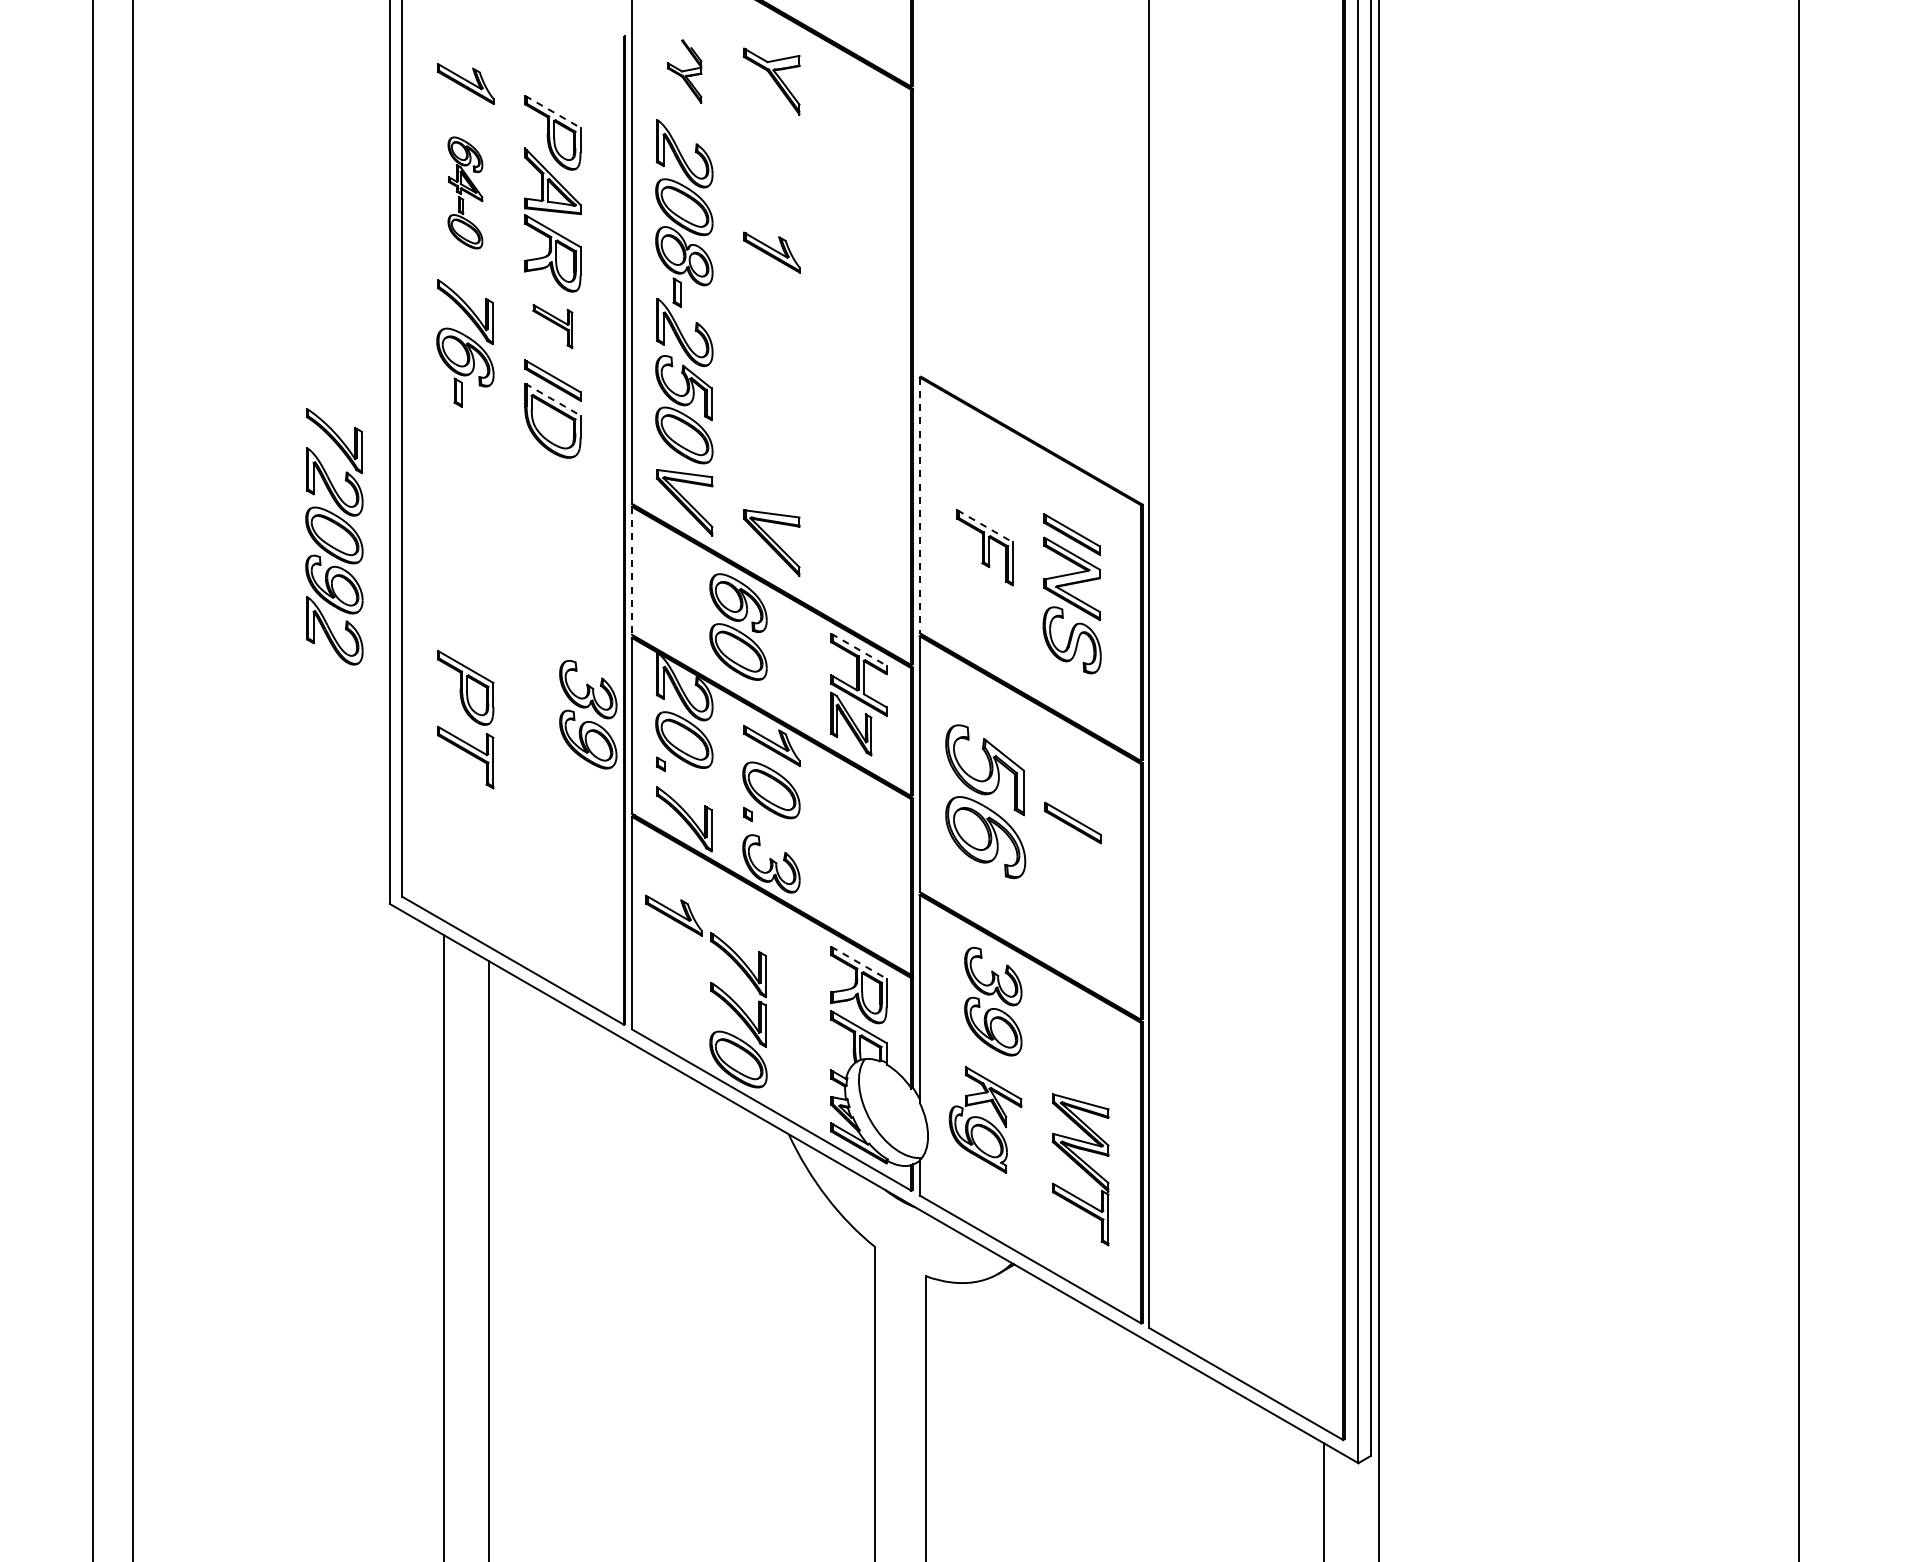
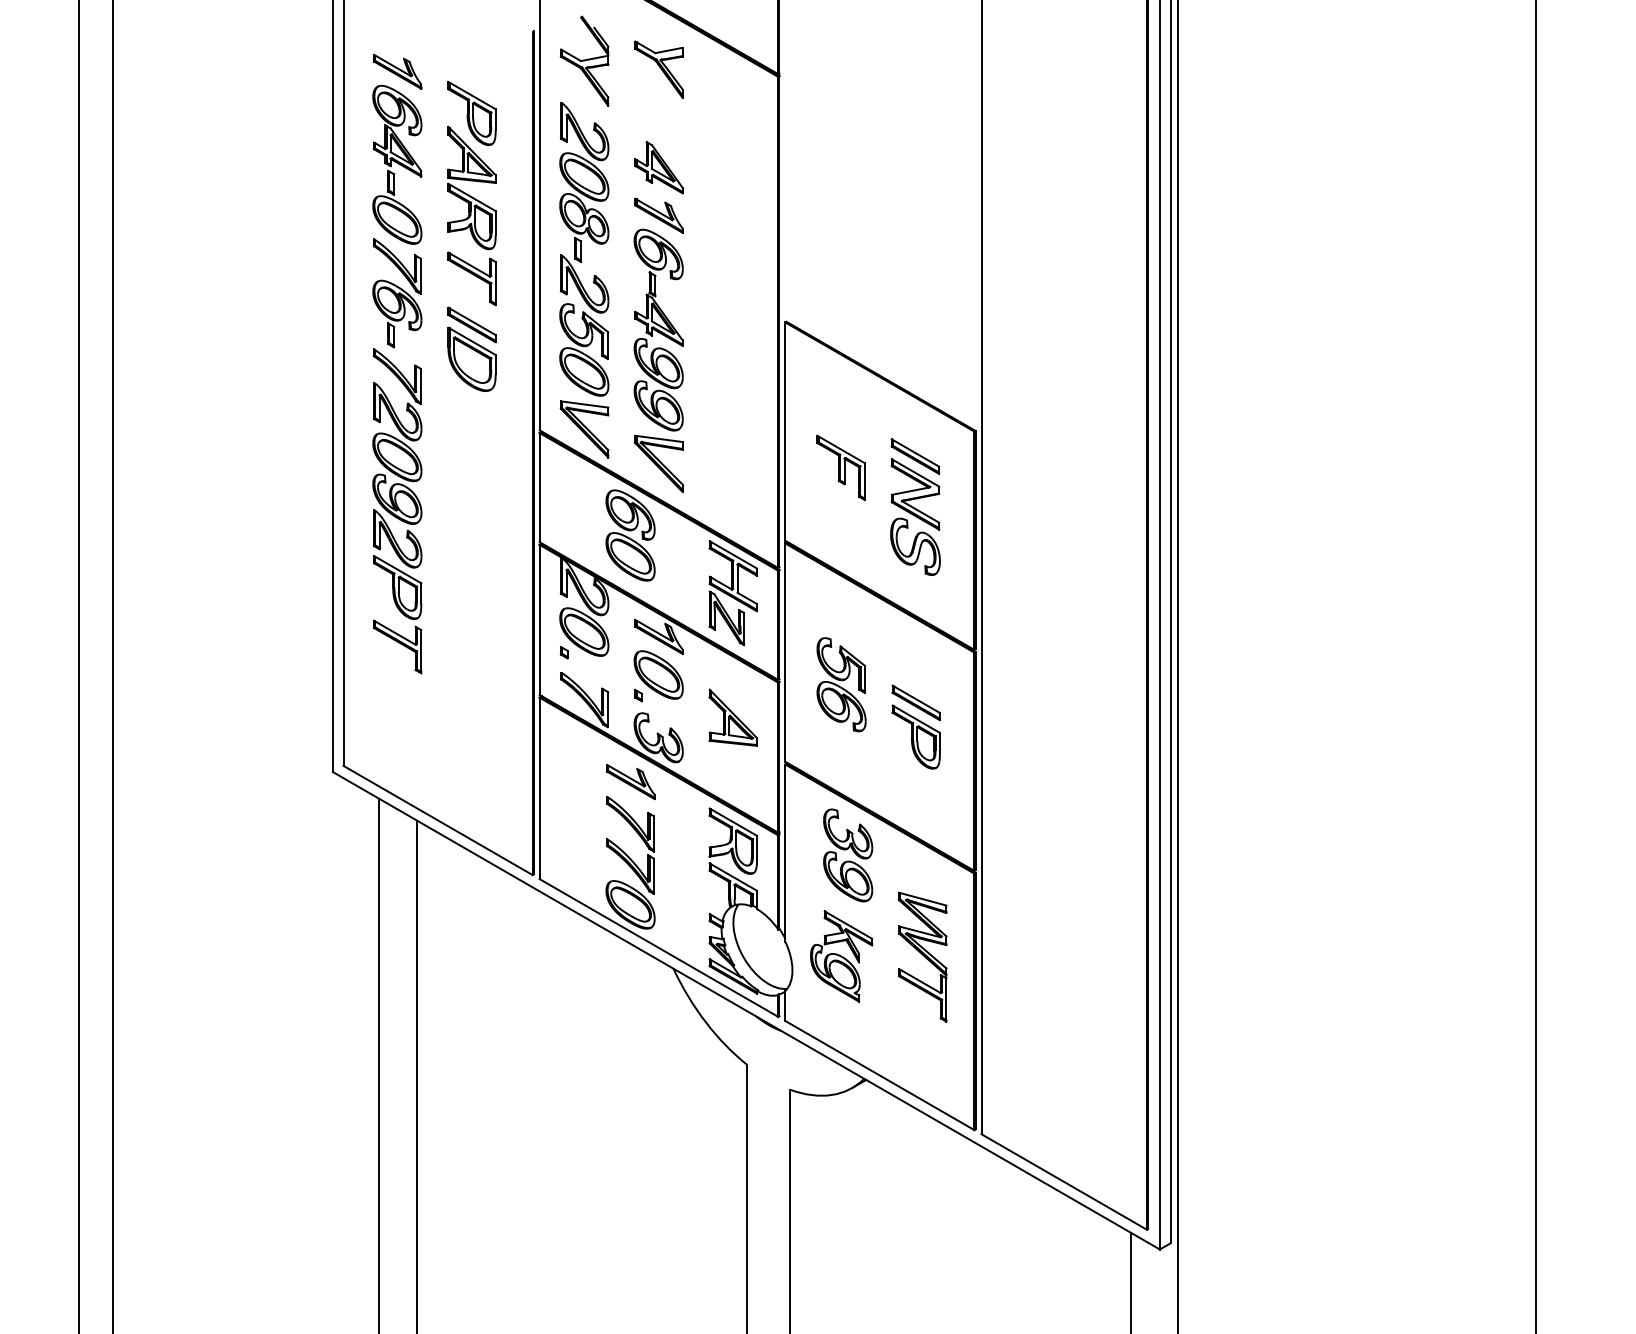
part: (684, 71) -> (584, 61), size x1.67
line: (552, 111) -> (471, 95), dashed -> solid
part: (465, 192) -> (397, 164), size x1.67
part: (771, 196) -> (658, 167), added
part: (552, 326) -> (471, 278), size x1.43
part: (771, 386) -> (658, 330), added
line: (552, 399) -> (471, 341), dashed -> solid
line: (919, 505) -> (785, 431), dashed -> solid
line: (985, 526) -> (841, 449), dashed -> solid
part: (334, 536) -> (397, 458), moved
line: (631, 570) -> (539, 487), dashed -> solid
line: (858, 649) -> (733, 554), dashed -> solid
part: (586, 708) -> (500, 605), removed
part: (985, 801) -> (841, 684), size x0.71
part: (858, 840) -> (733, 717), added
part: (1072, 862) -> (915, 736), added
part: (673, 915) -> (630, 781), moved
line: (858, 962) -> (733, 821), dashed -> solid
part: (1080, 1169) -> (922, 956), moved

